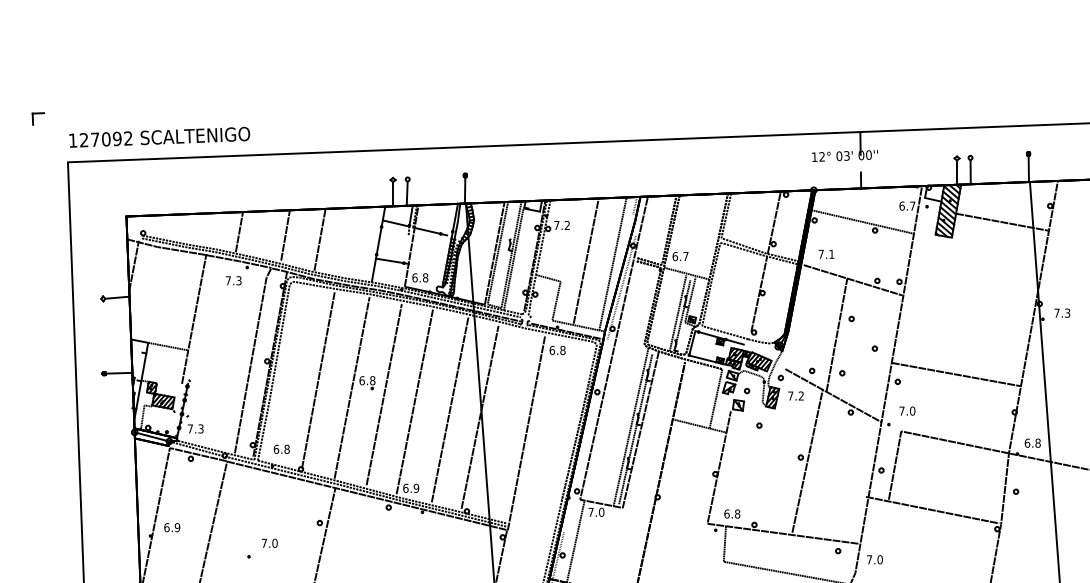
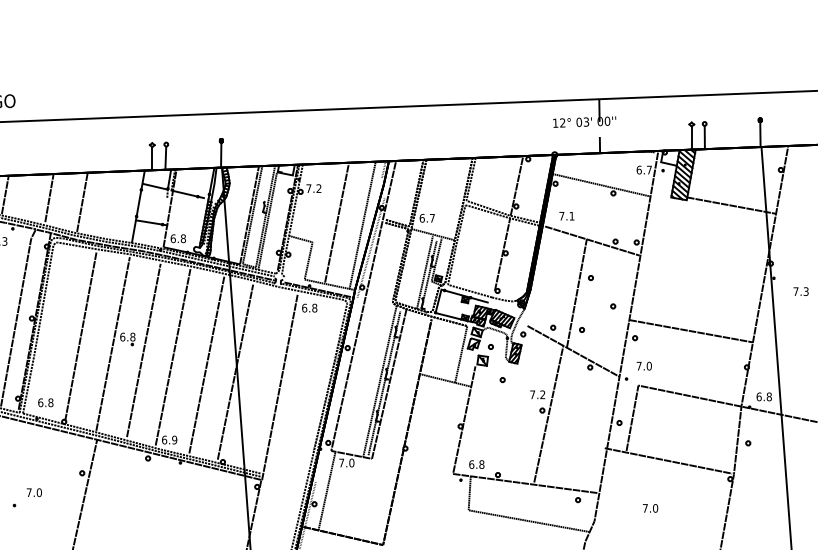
line: (1002, 221) -> (731, 204), moved
text: (1062, 312) -> (801, 290), moved
text: (795, 395) -> (537, 394), moved
text: (874, 559) -> (650, 508), moved

